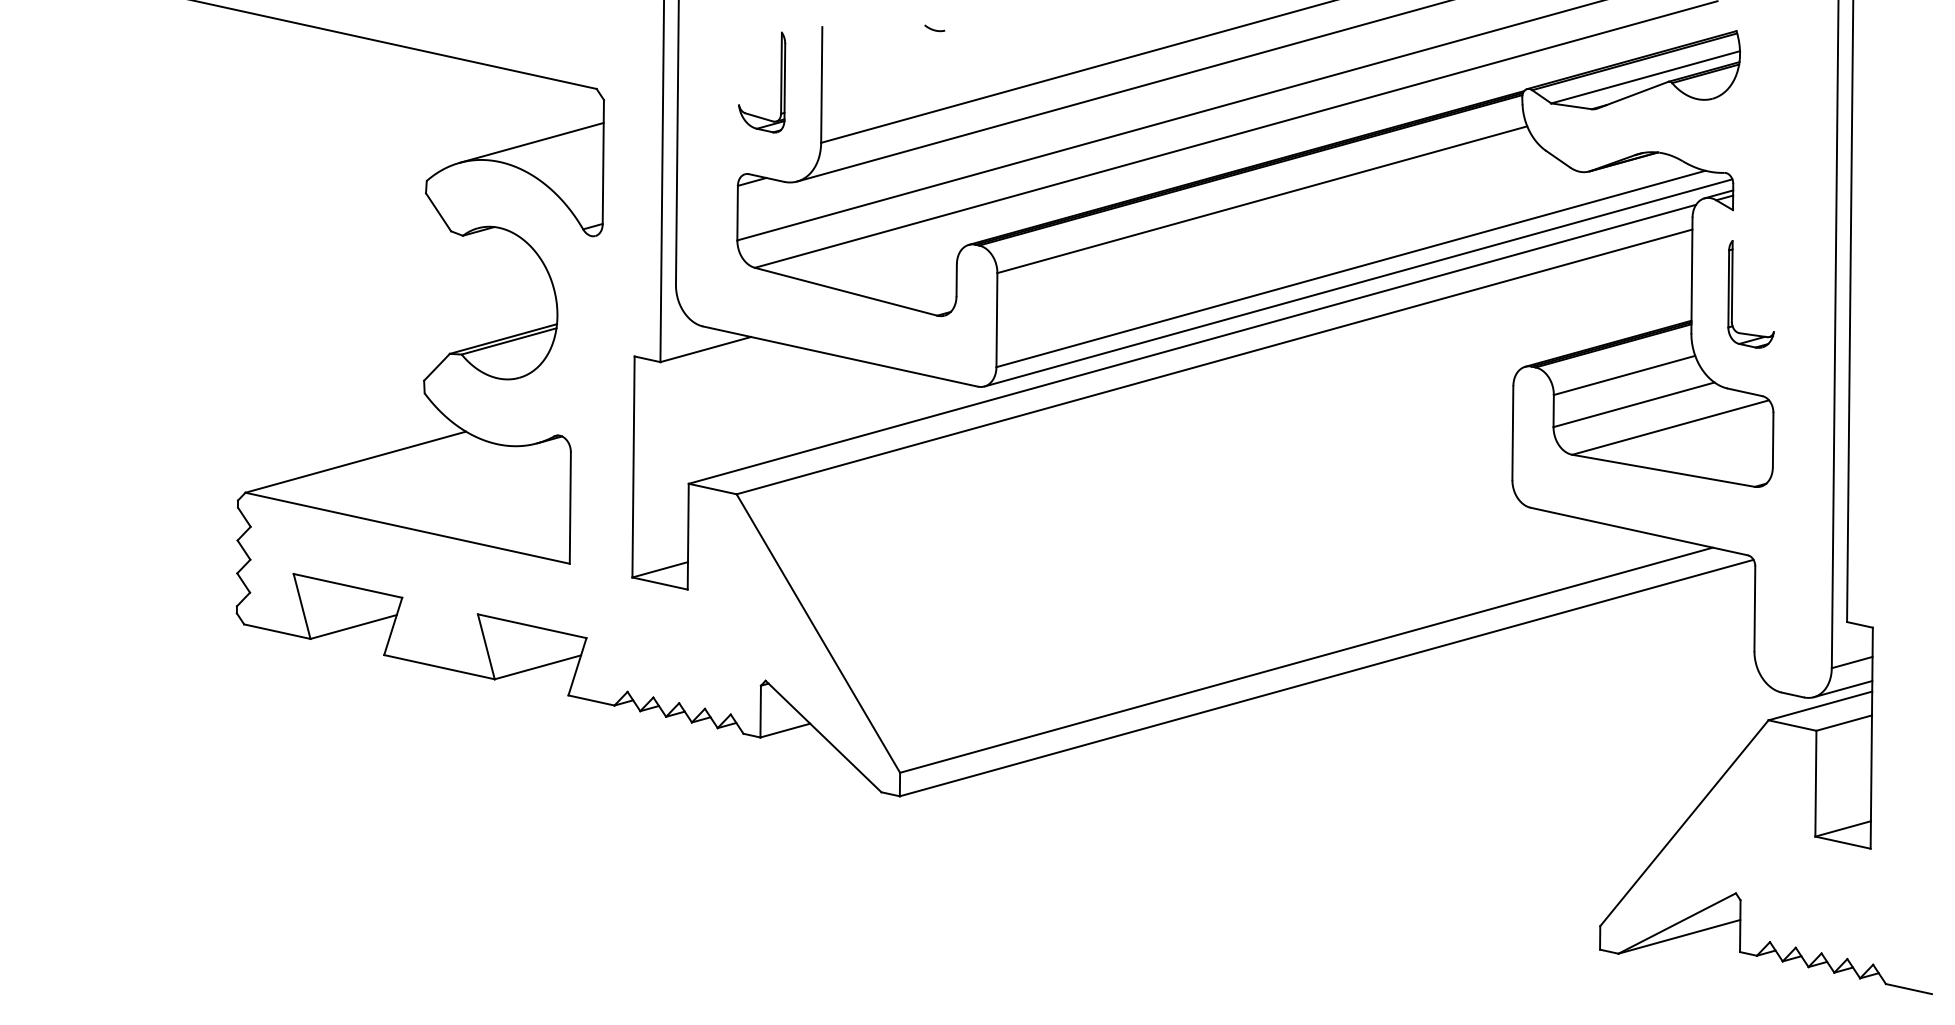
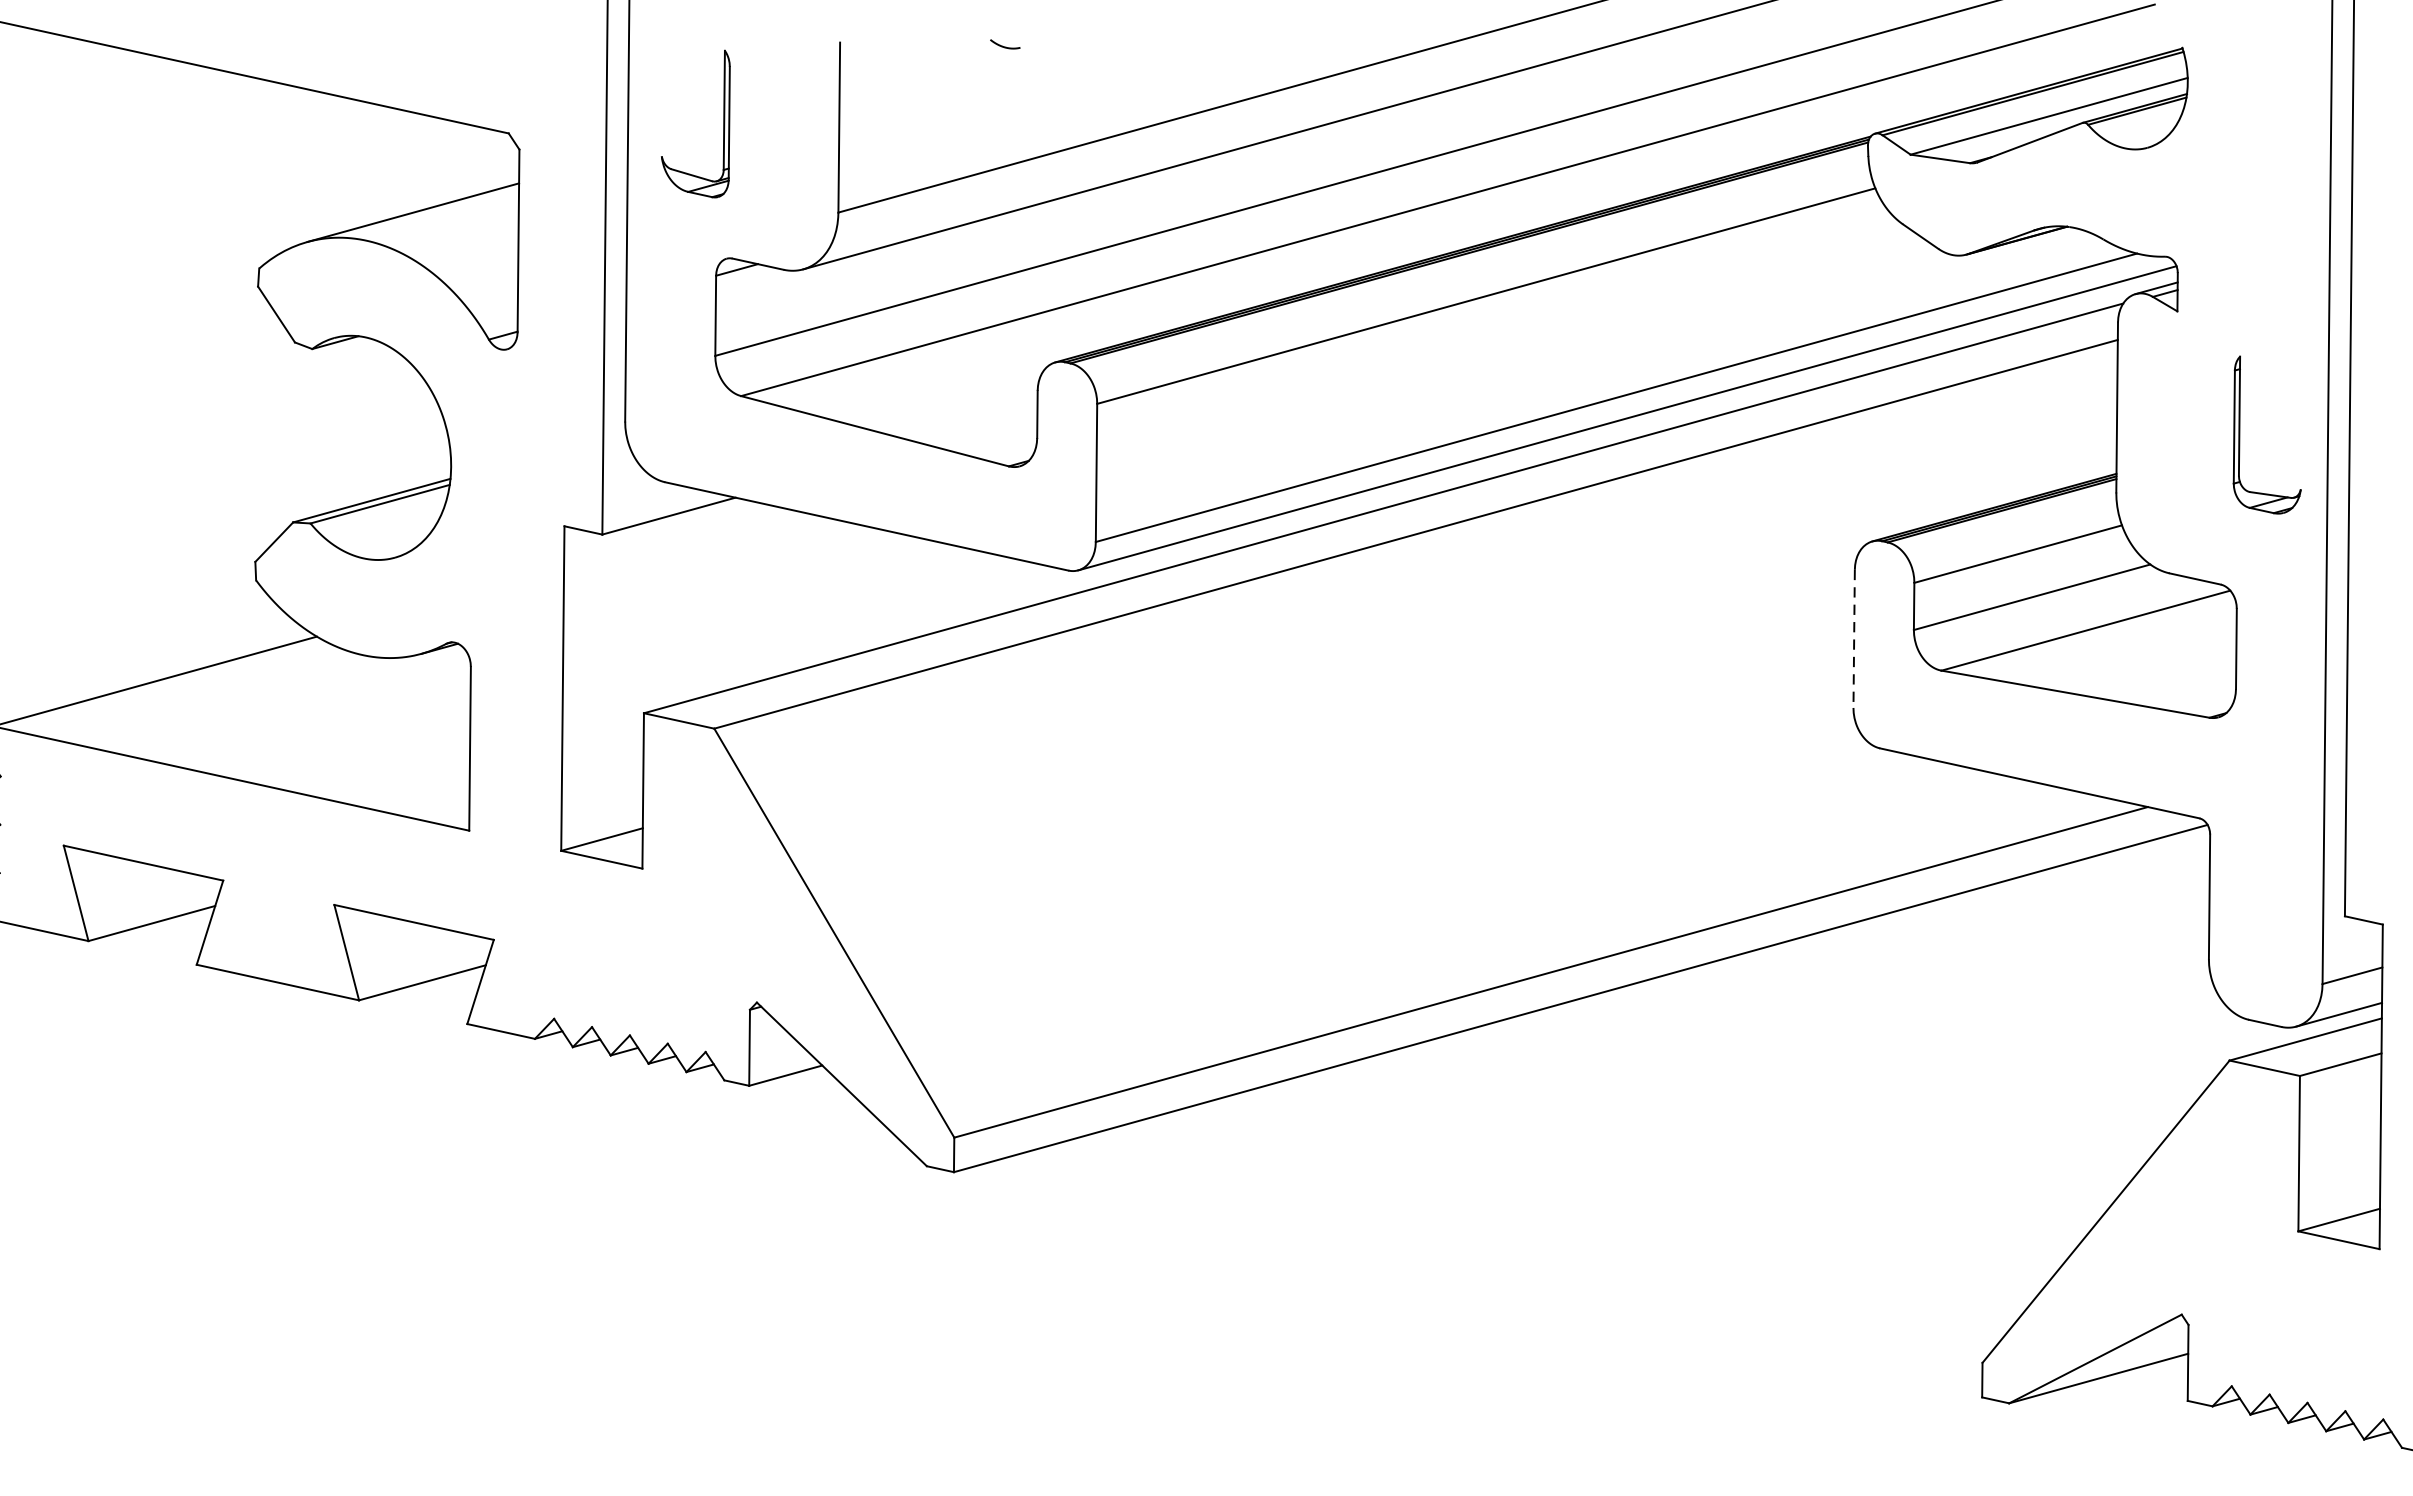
part: (780, 82) -> (722, 123), moved
part: (1733, 294) -> (2241, 435), moved
line: (1512, 433) -> (1853, 639), solid -> dashed

